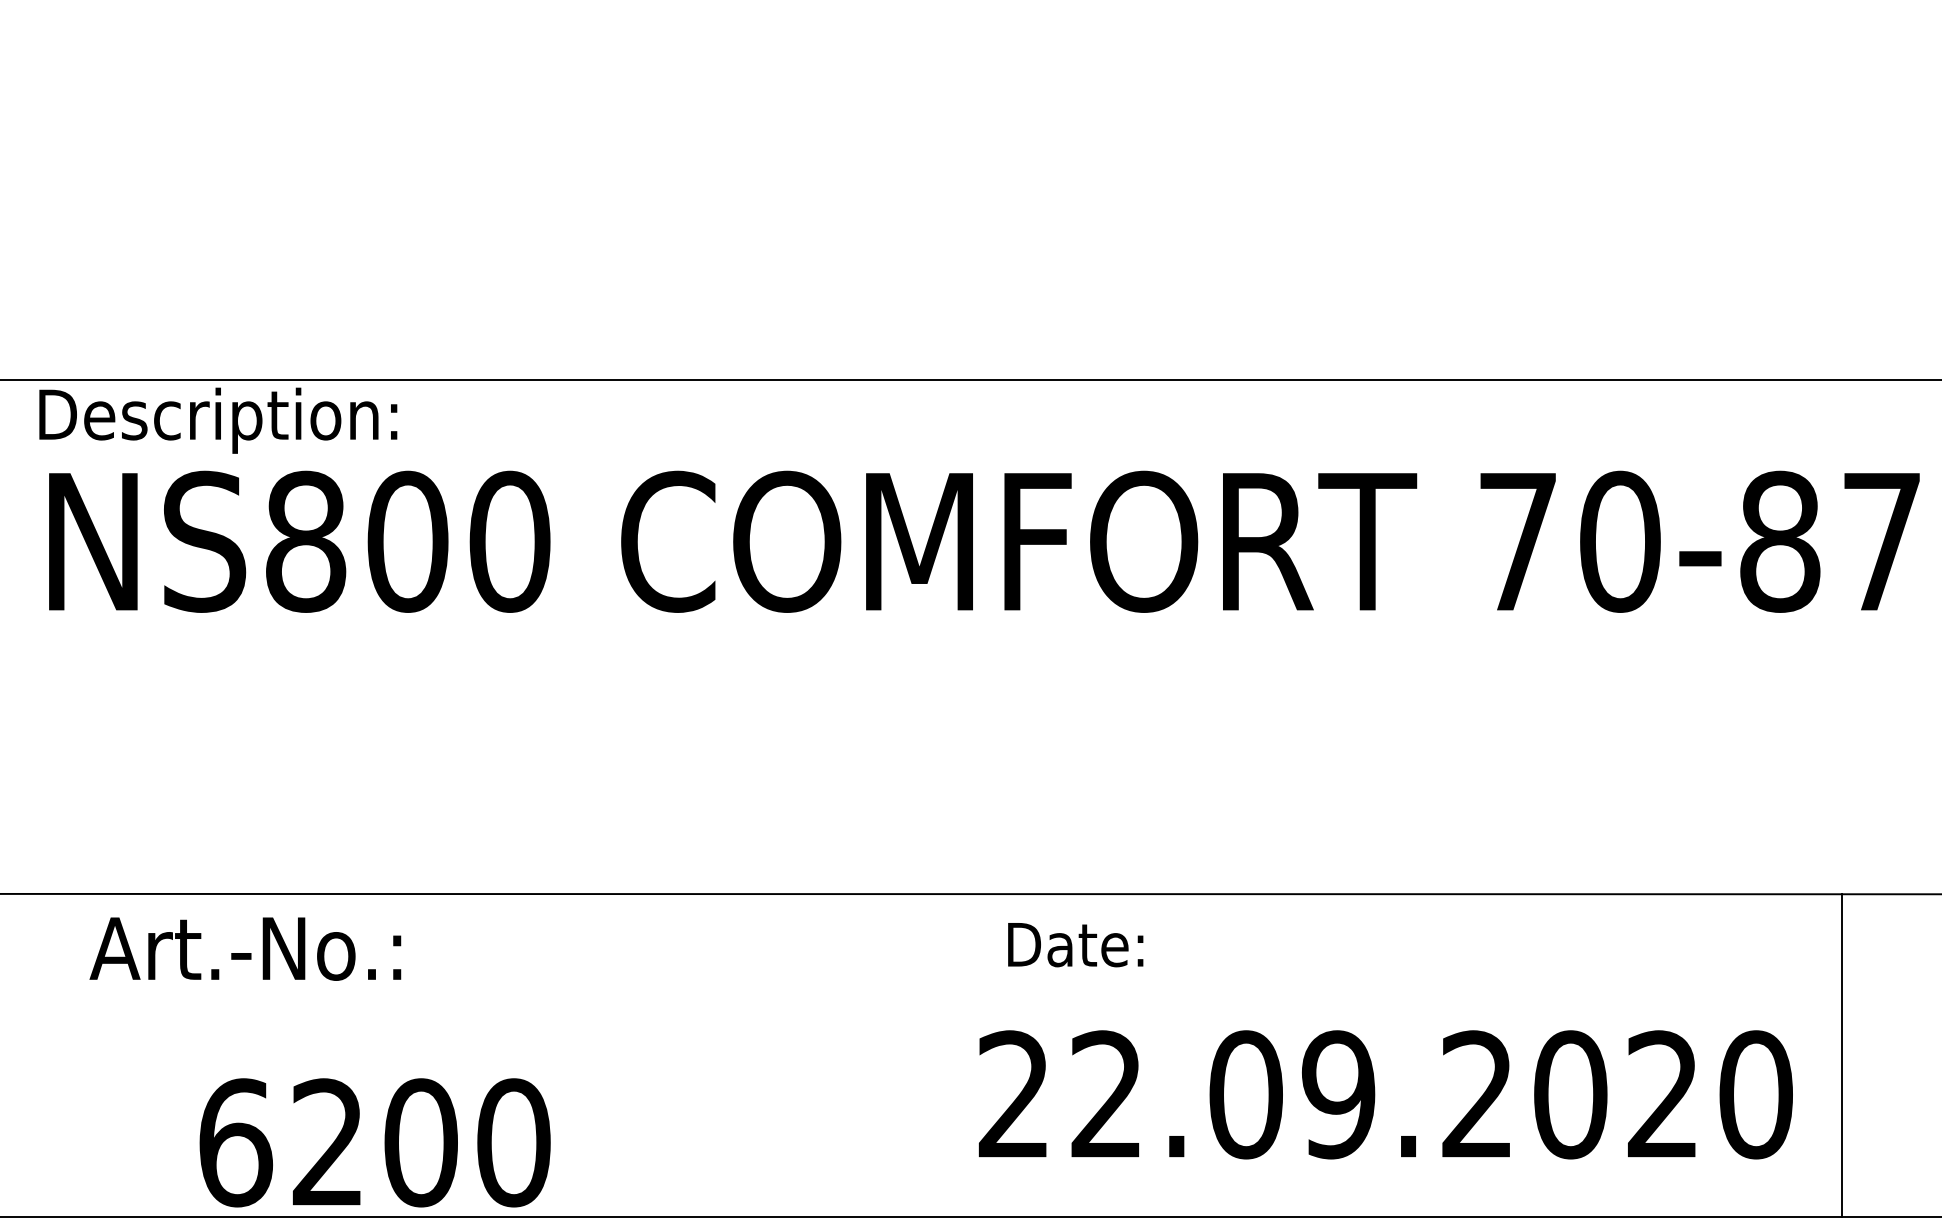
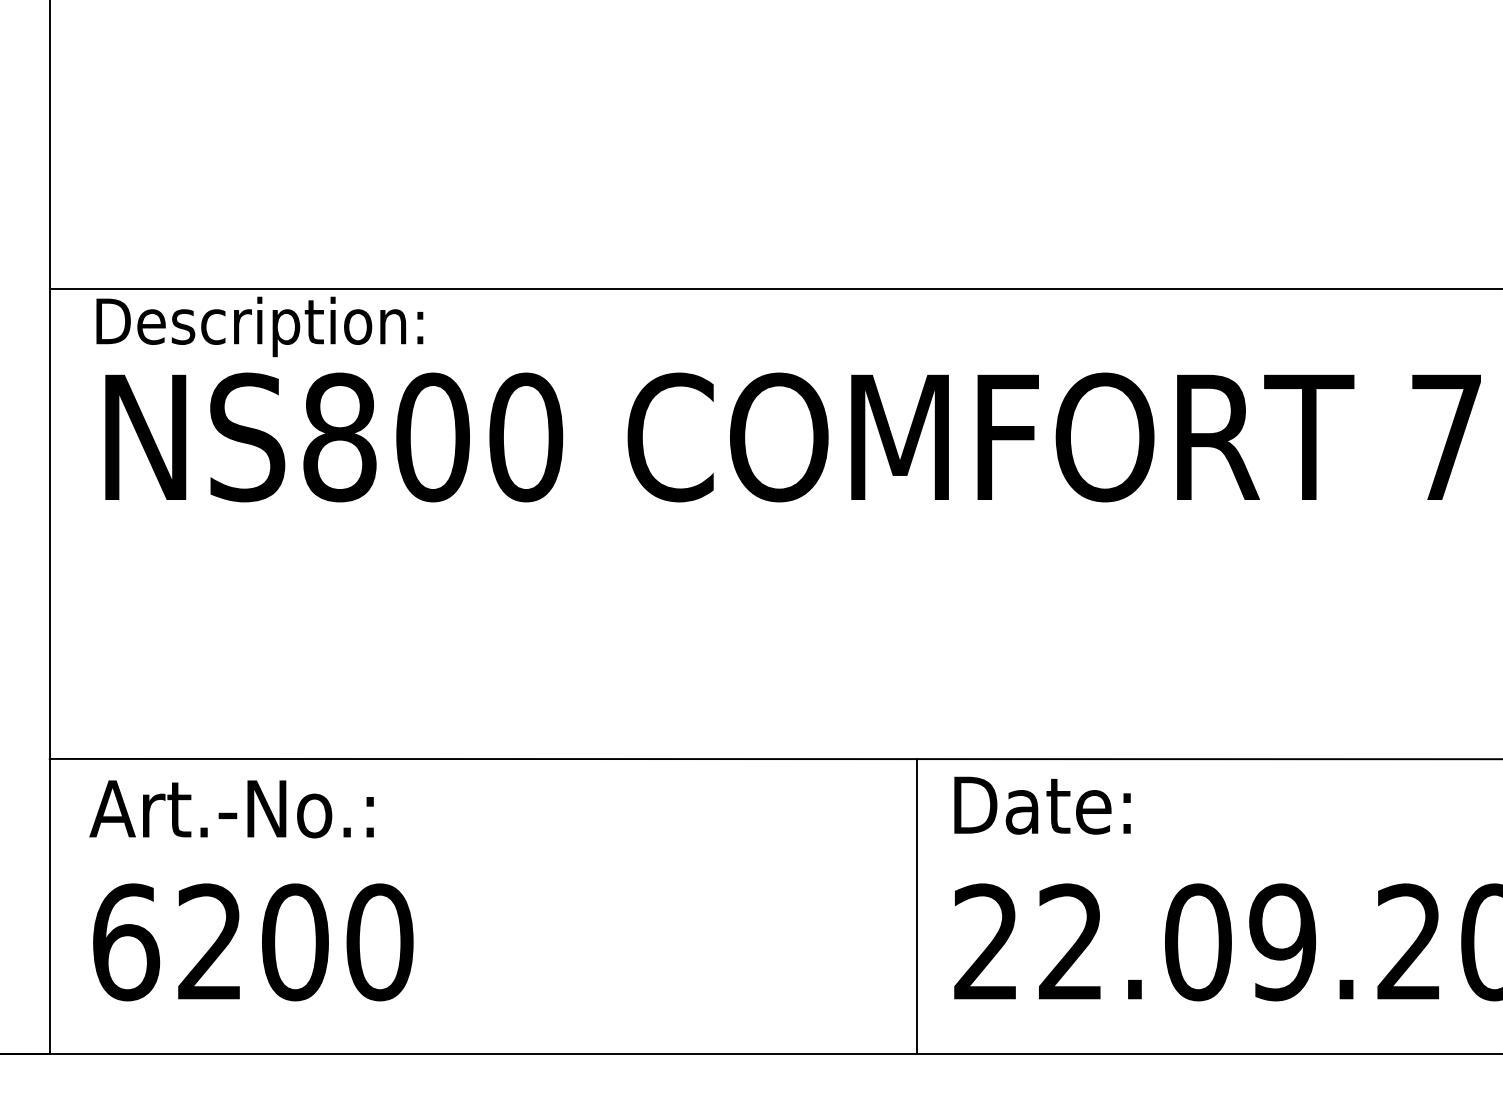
part: (1075, 944) -> (1042, 805), size x1.43
text: (245, 948) -> (231, 808), moved
line: (938, 1055) -> (917, 906), added
text: (374, 1142) -> (252, 942), moved

